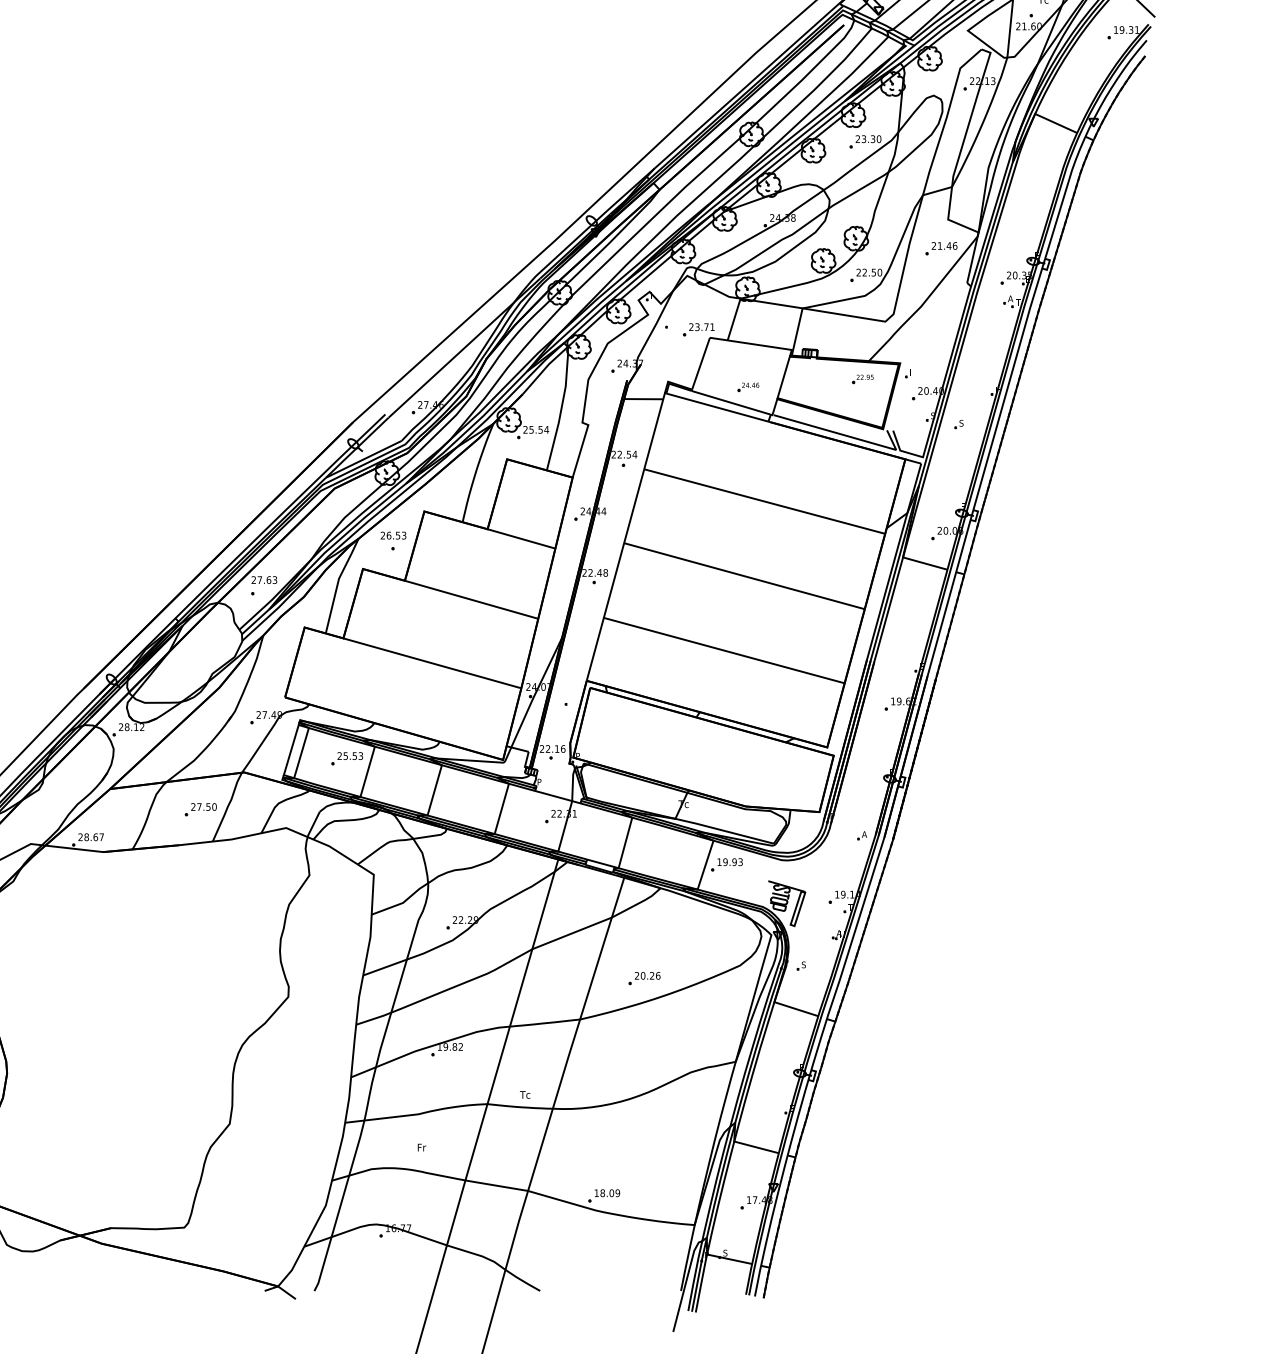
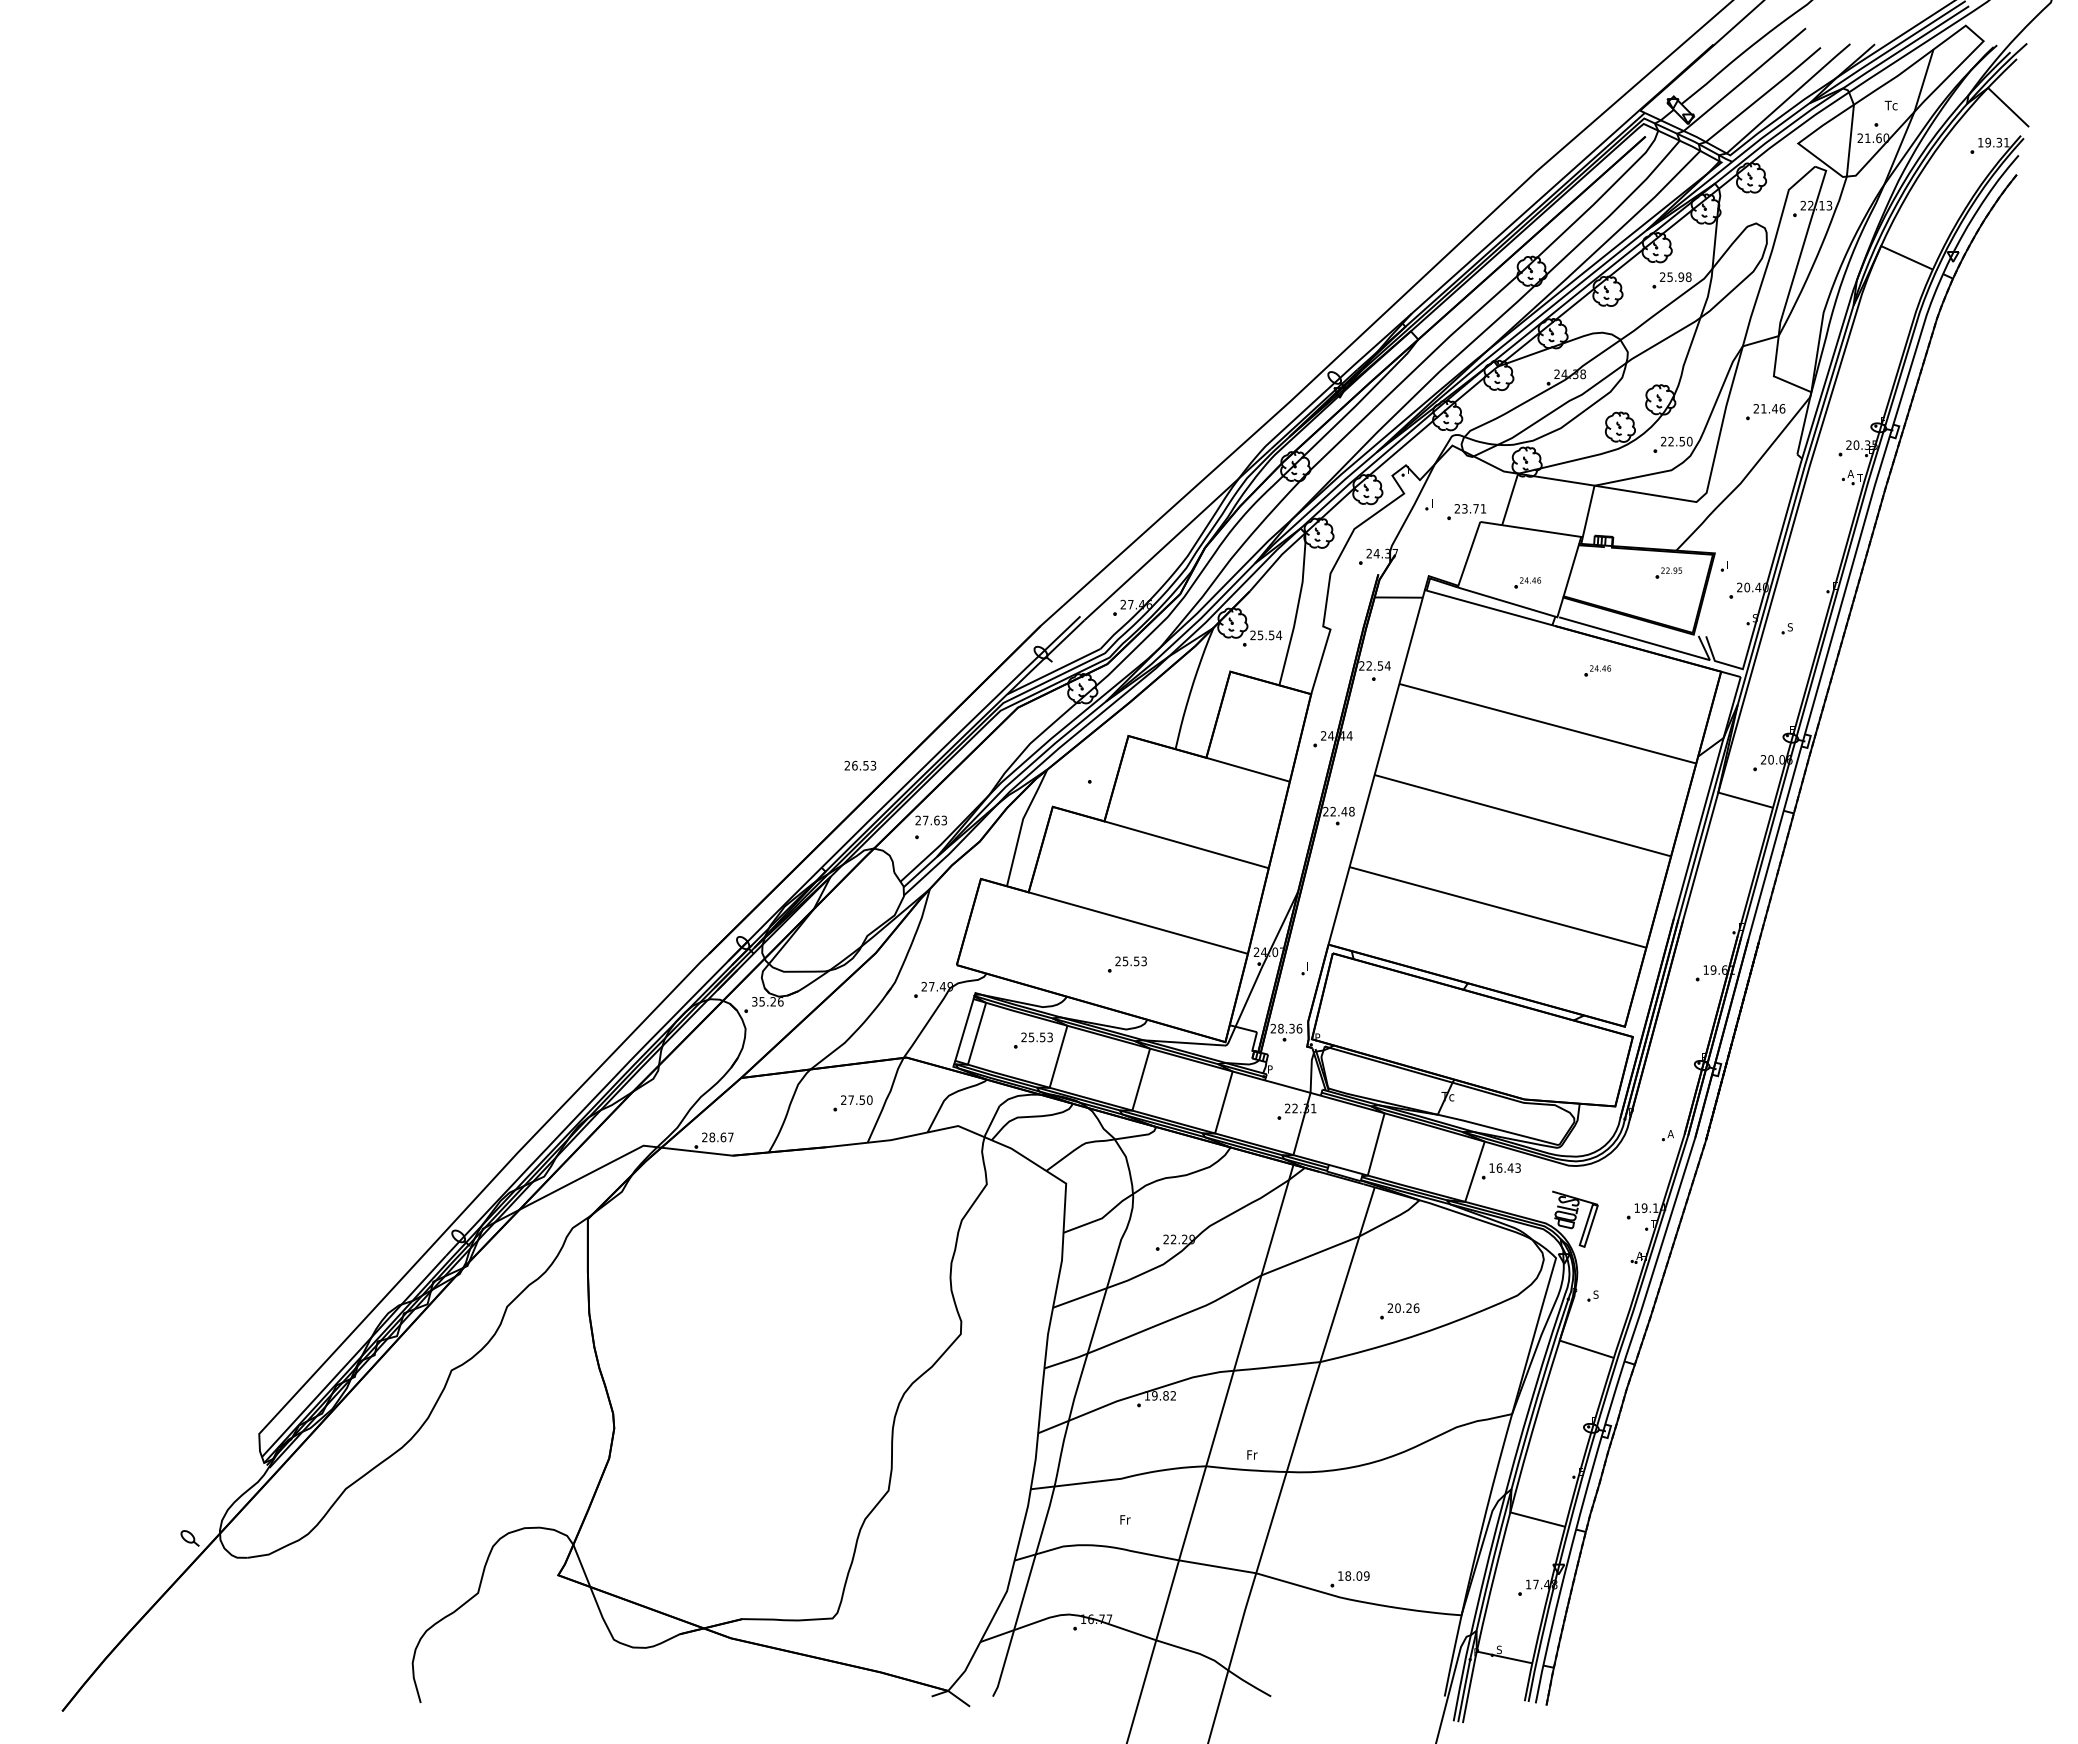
text: (871, 138) -> (1679, 276), 23.30 -> 25.98
part: (805, 458) -> (1597, 670), added
text: (393, 535) -> (860, 765), moved
part: (423, 696) -> (1127, 964), added
text: (131, 726) -> (767, 1001), 28.12 -> 35.26
text: (552, 748) -> (1286, 1028), 22.16 -> 28.36
text: (729, 861) -> (1504, 1167), 19.93 -> 16.43
text: (525, 1094) -> (1252, 1454), Tc -> Fr

